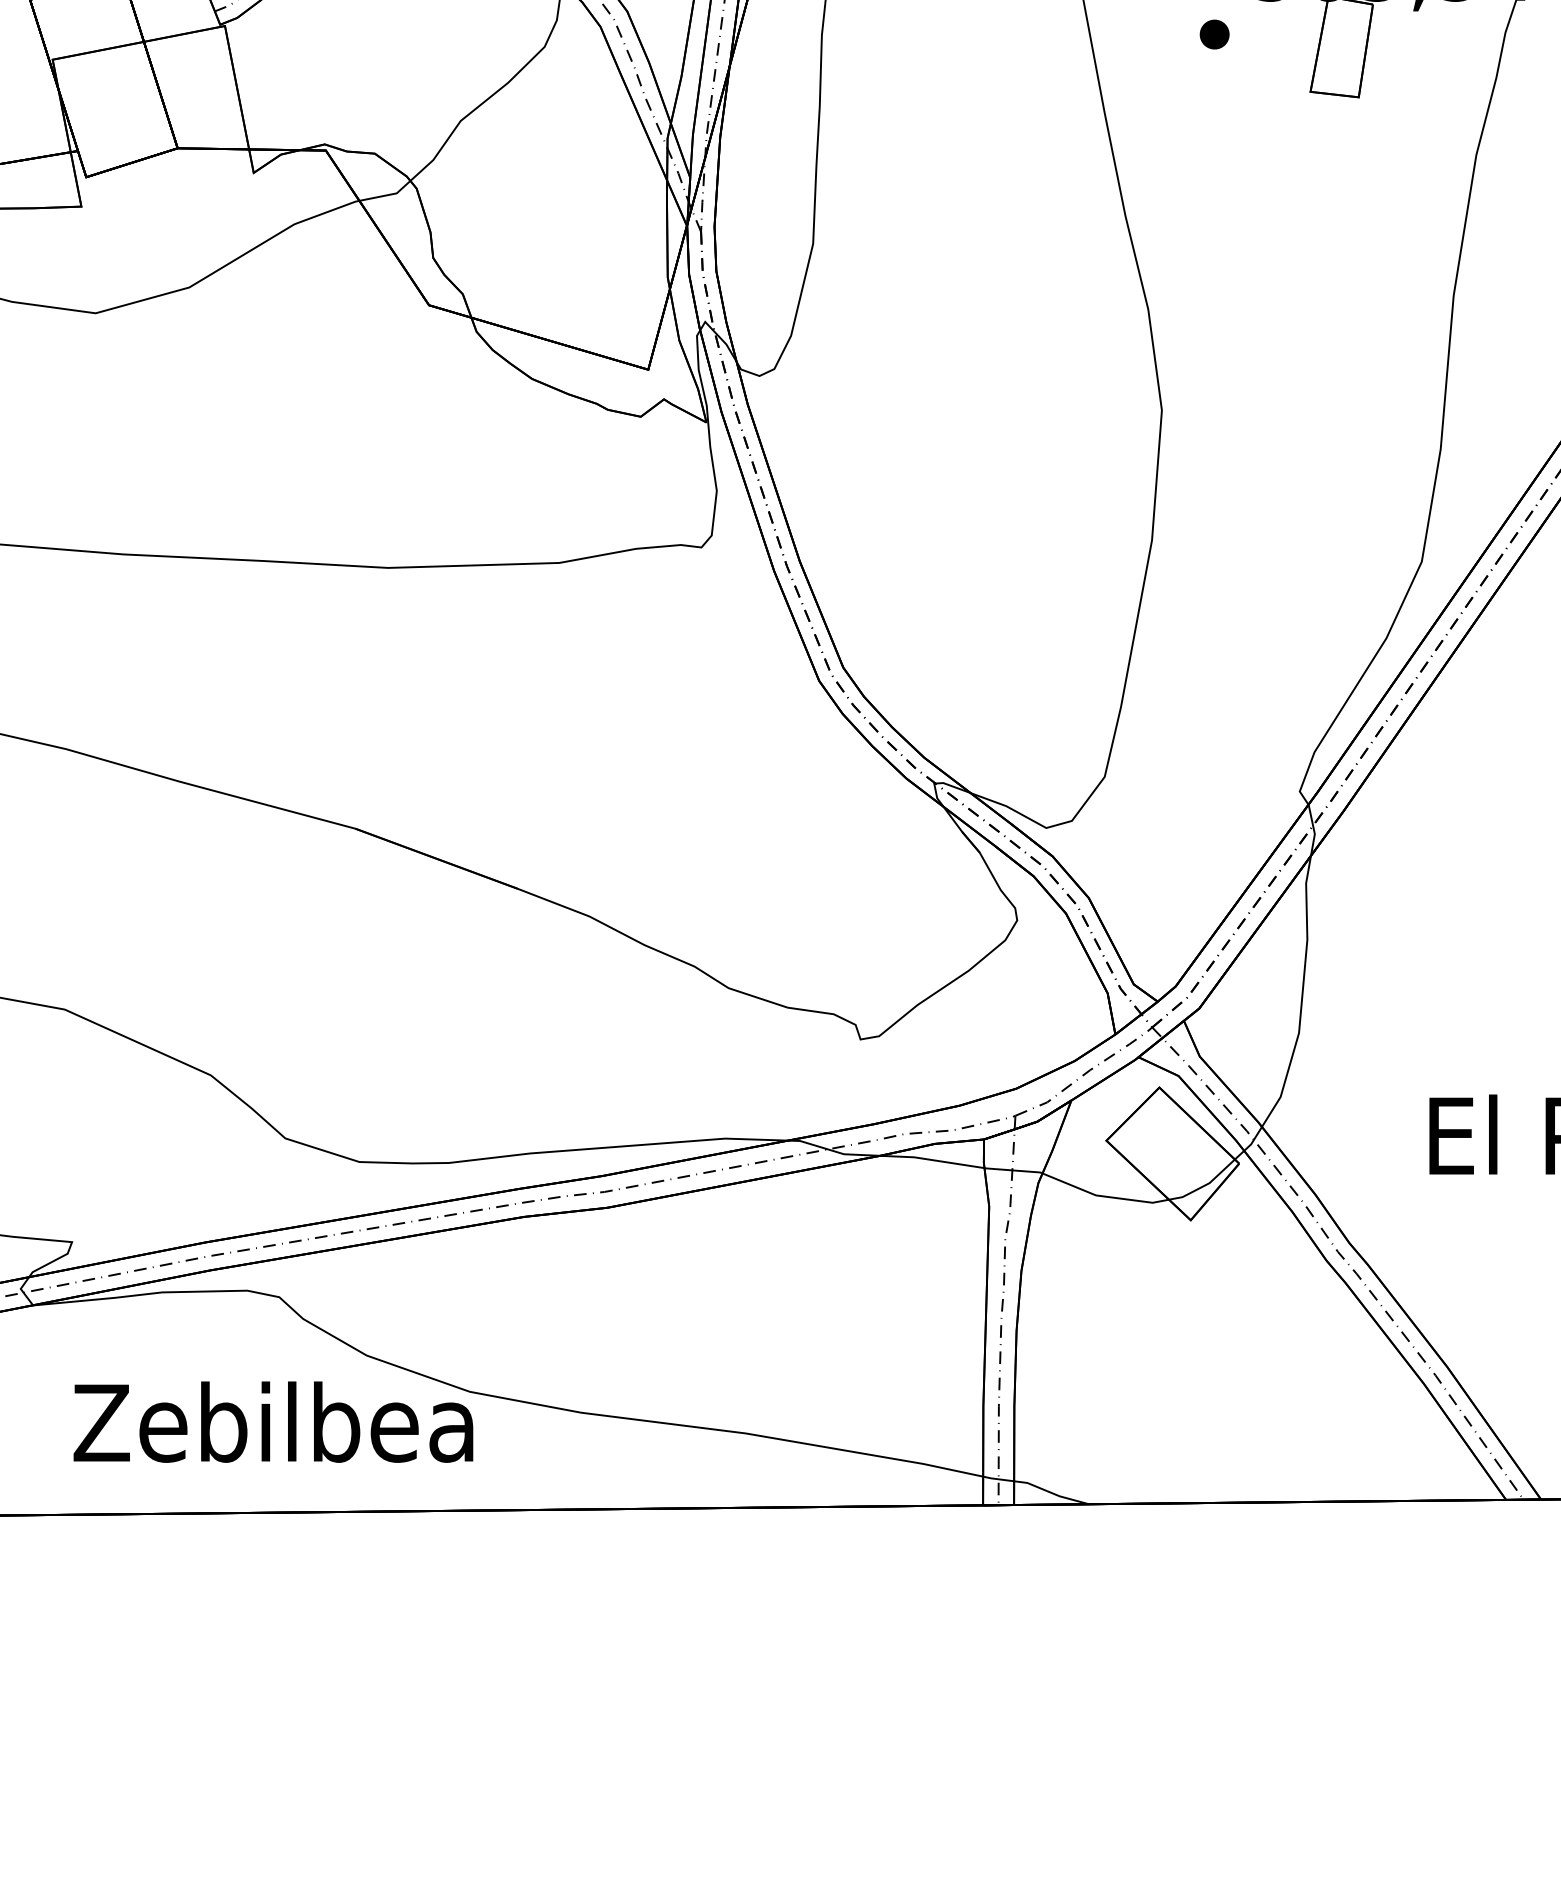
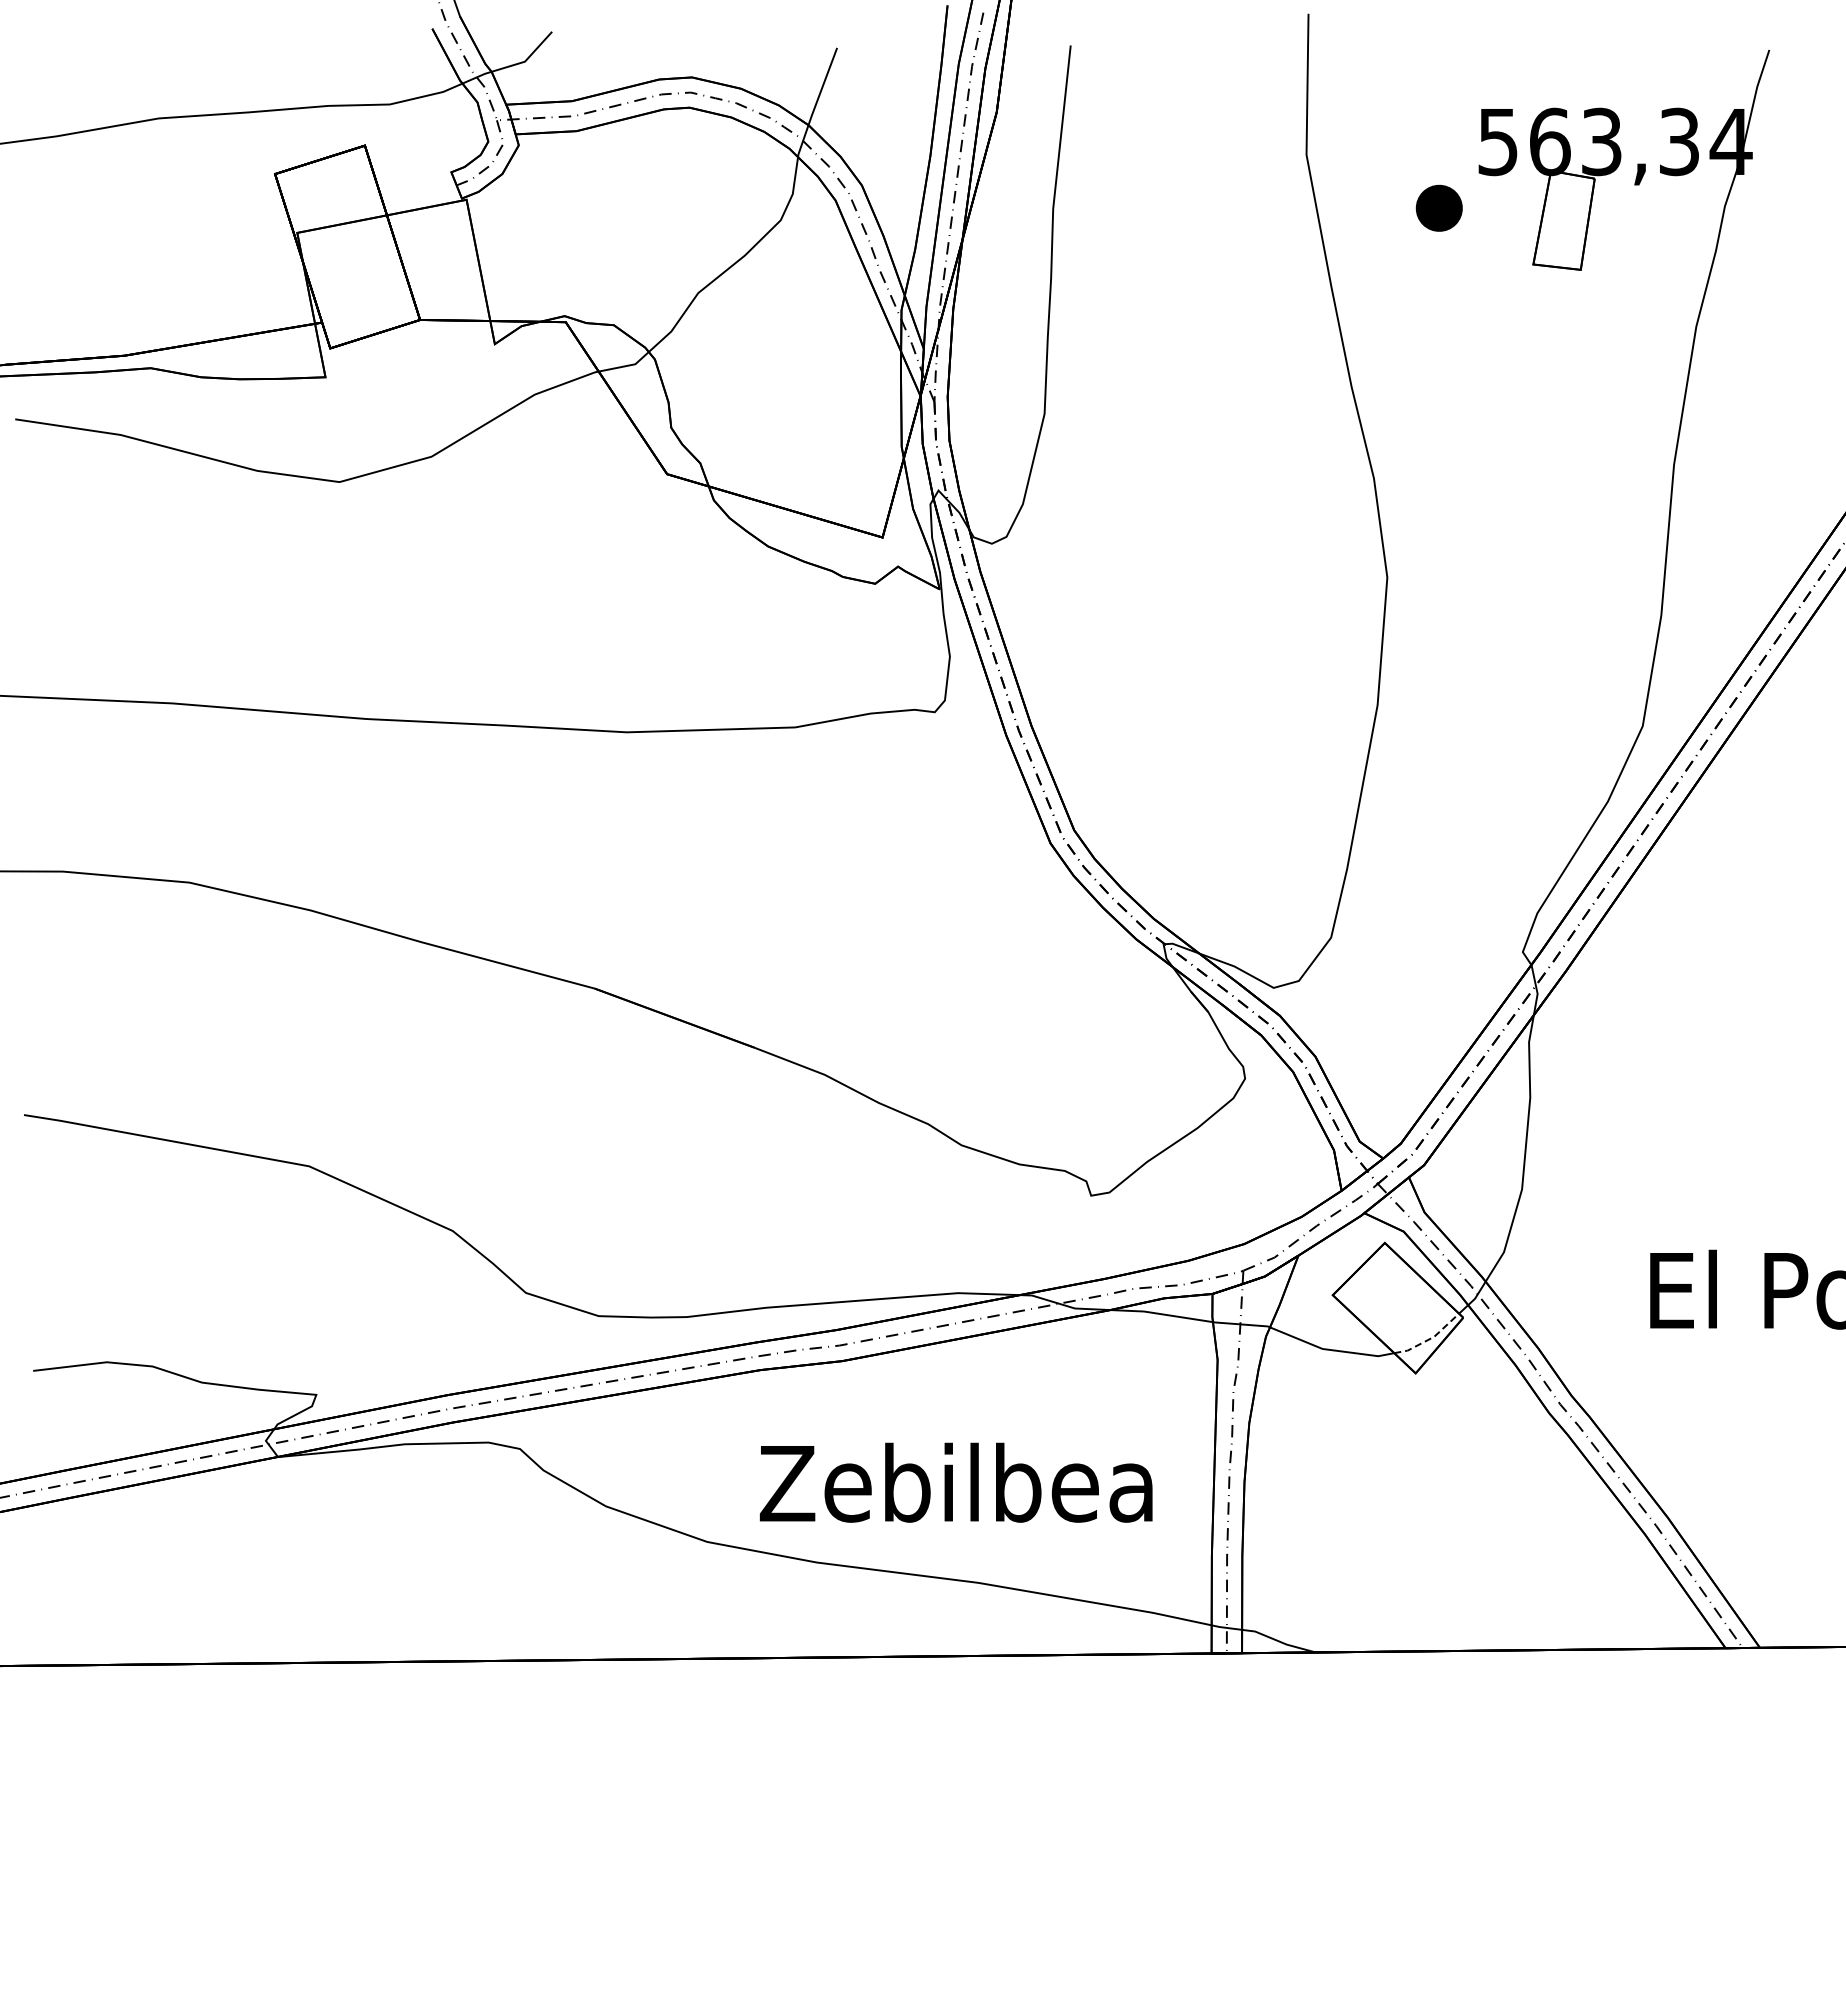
part: (1213, 33) -> (1438, 207), size x1.6
line: (1205, 1184) -> (1430, 1338), solid -> dashed
text: (272, 1421) -> (955, 1482), moved

